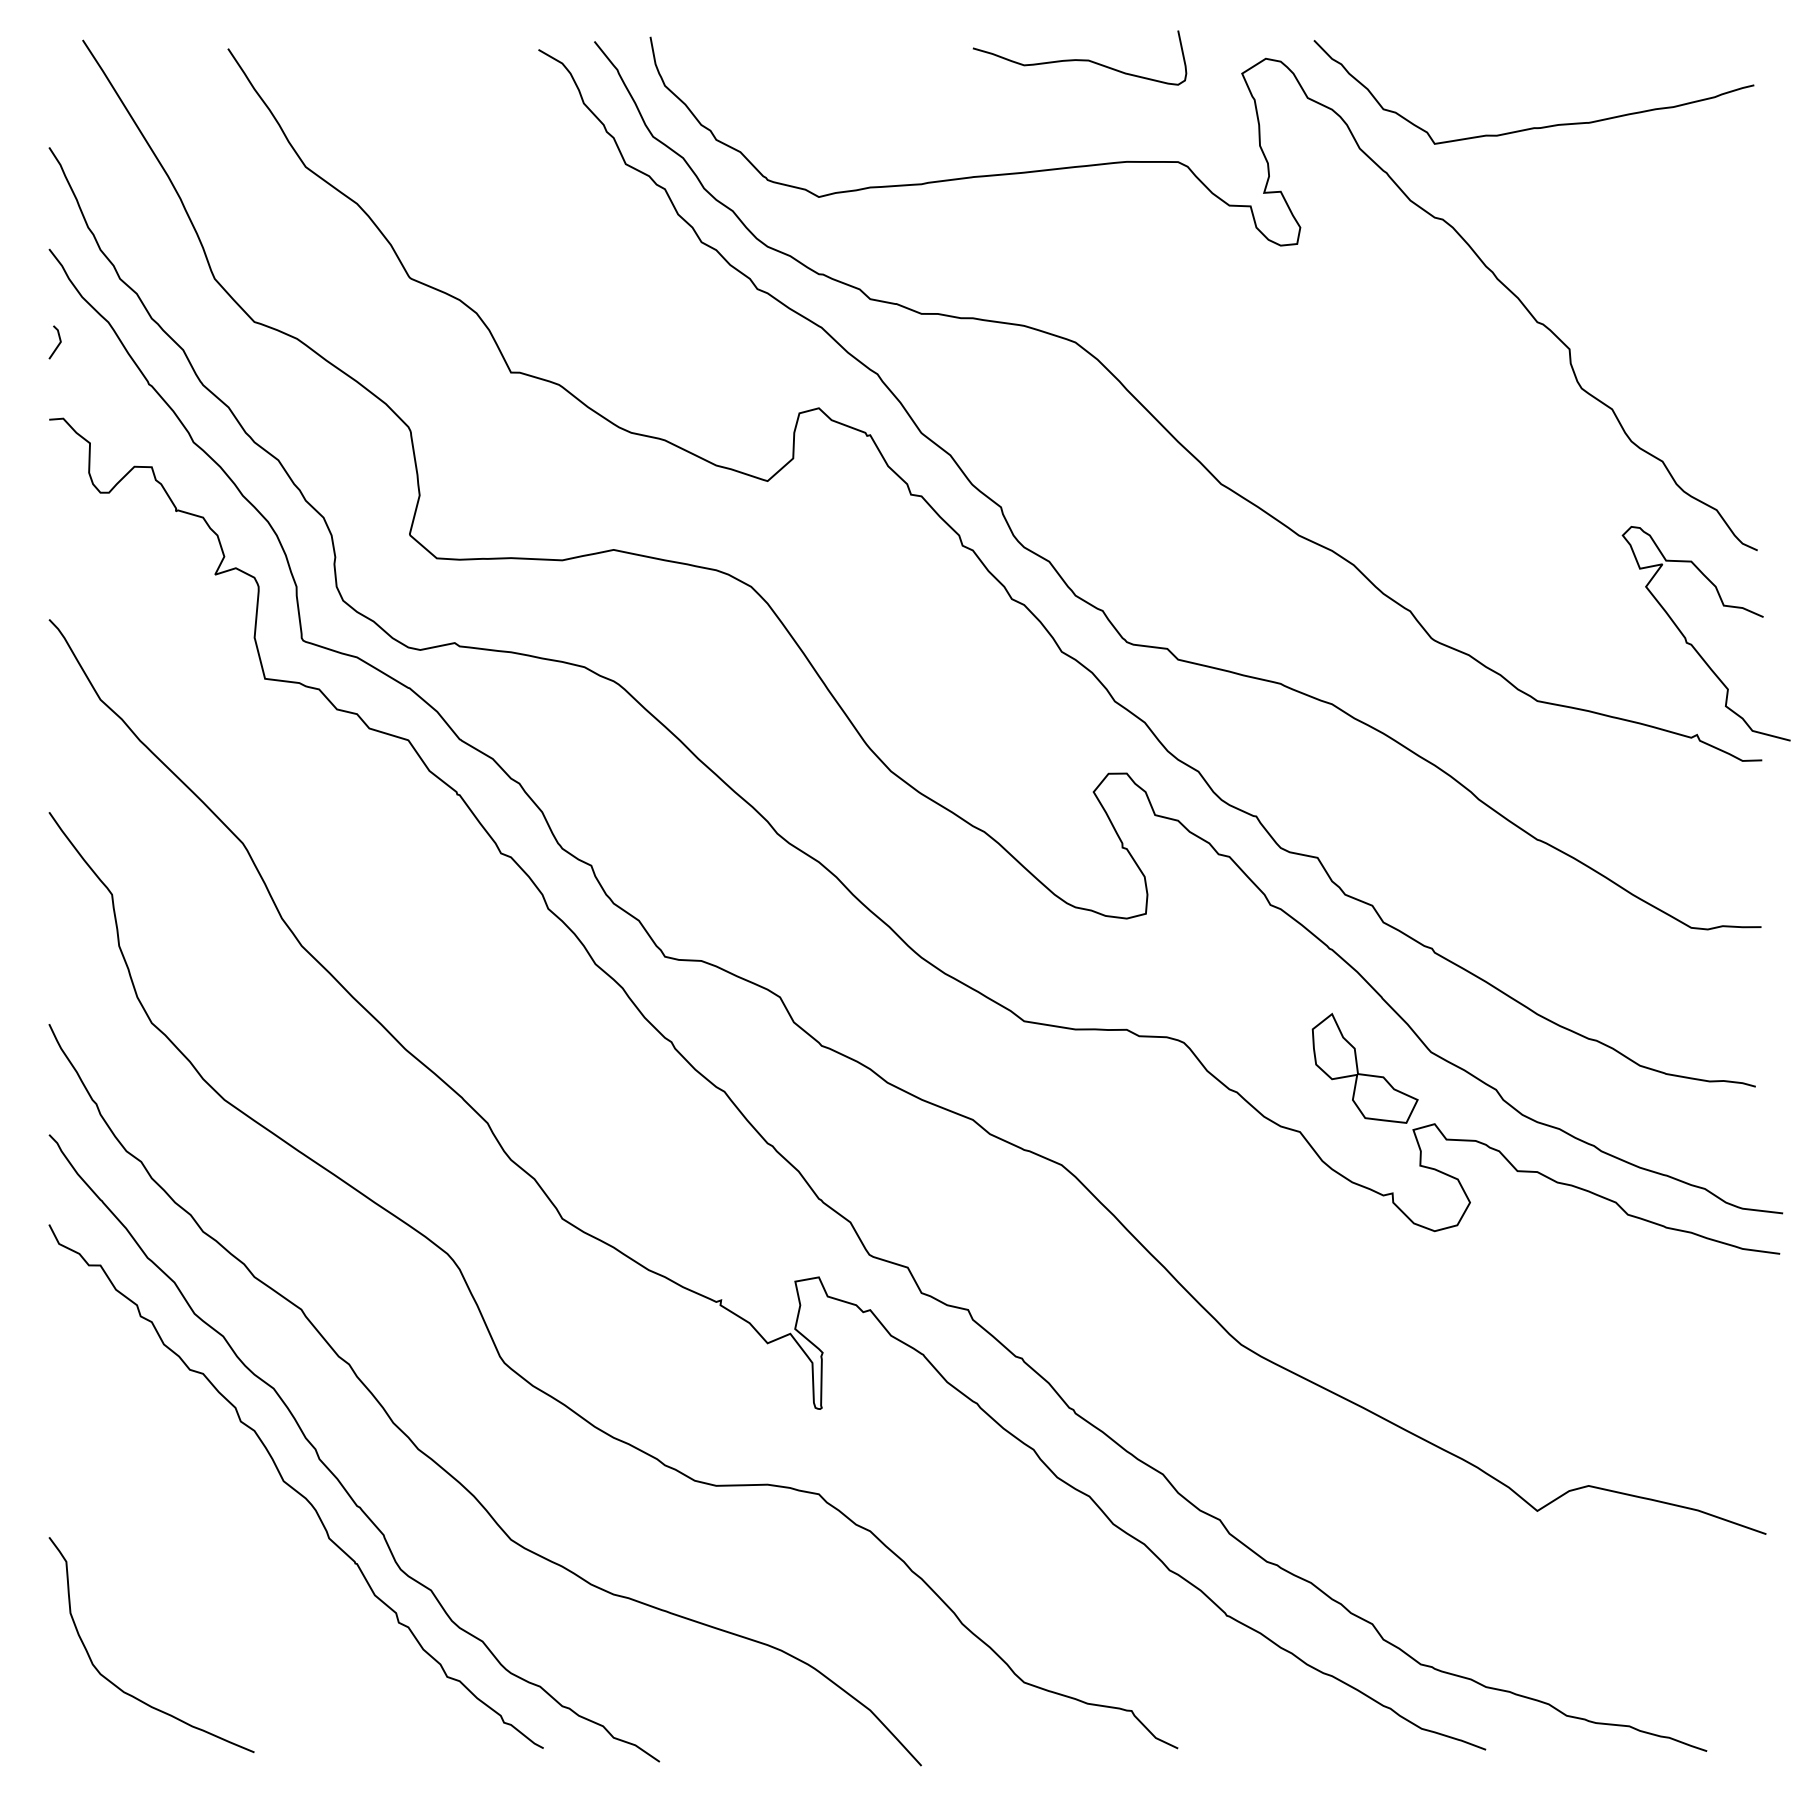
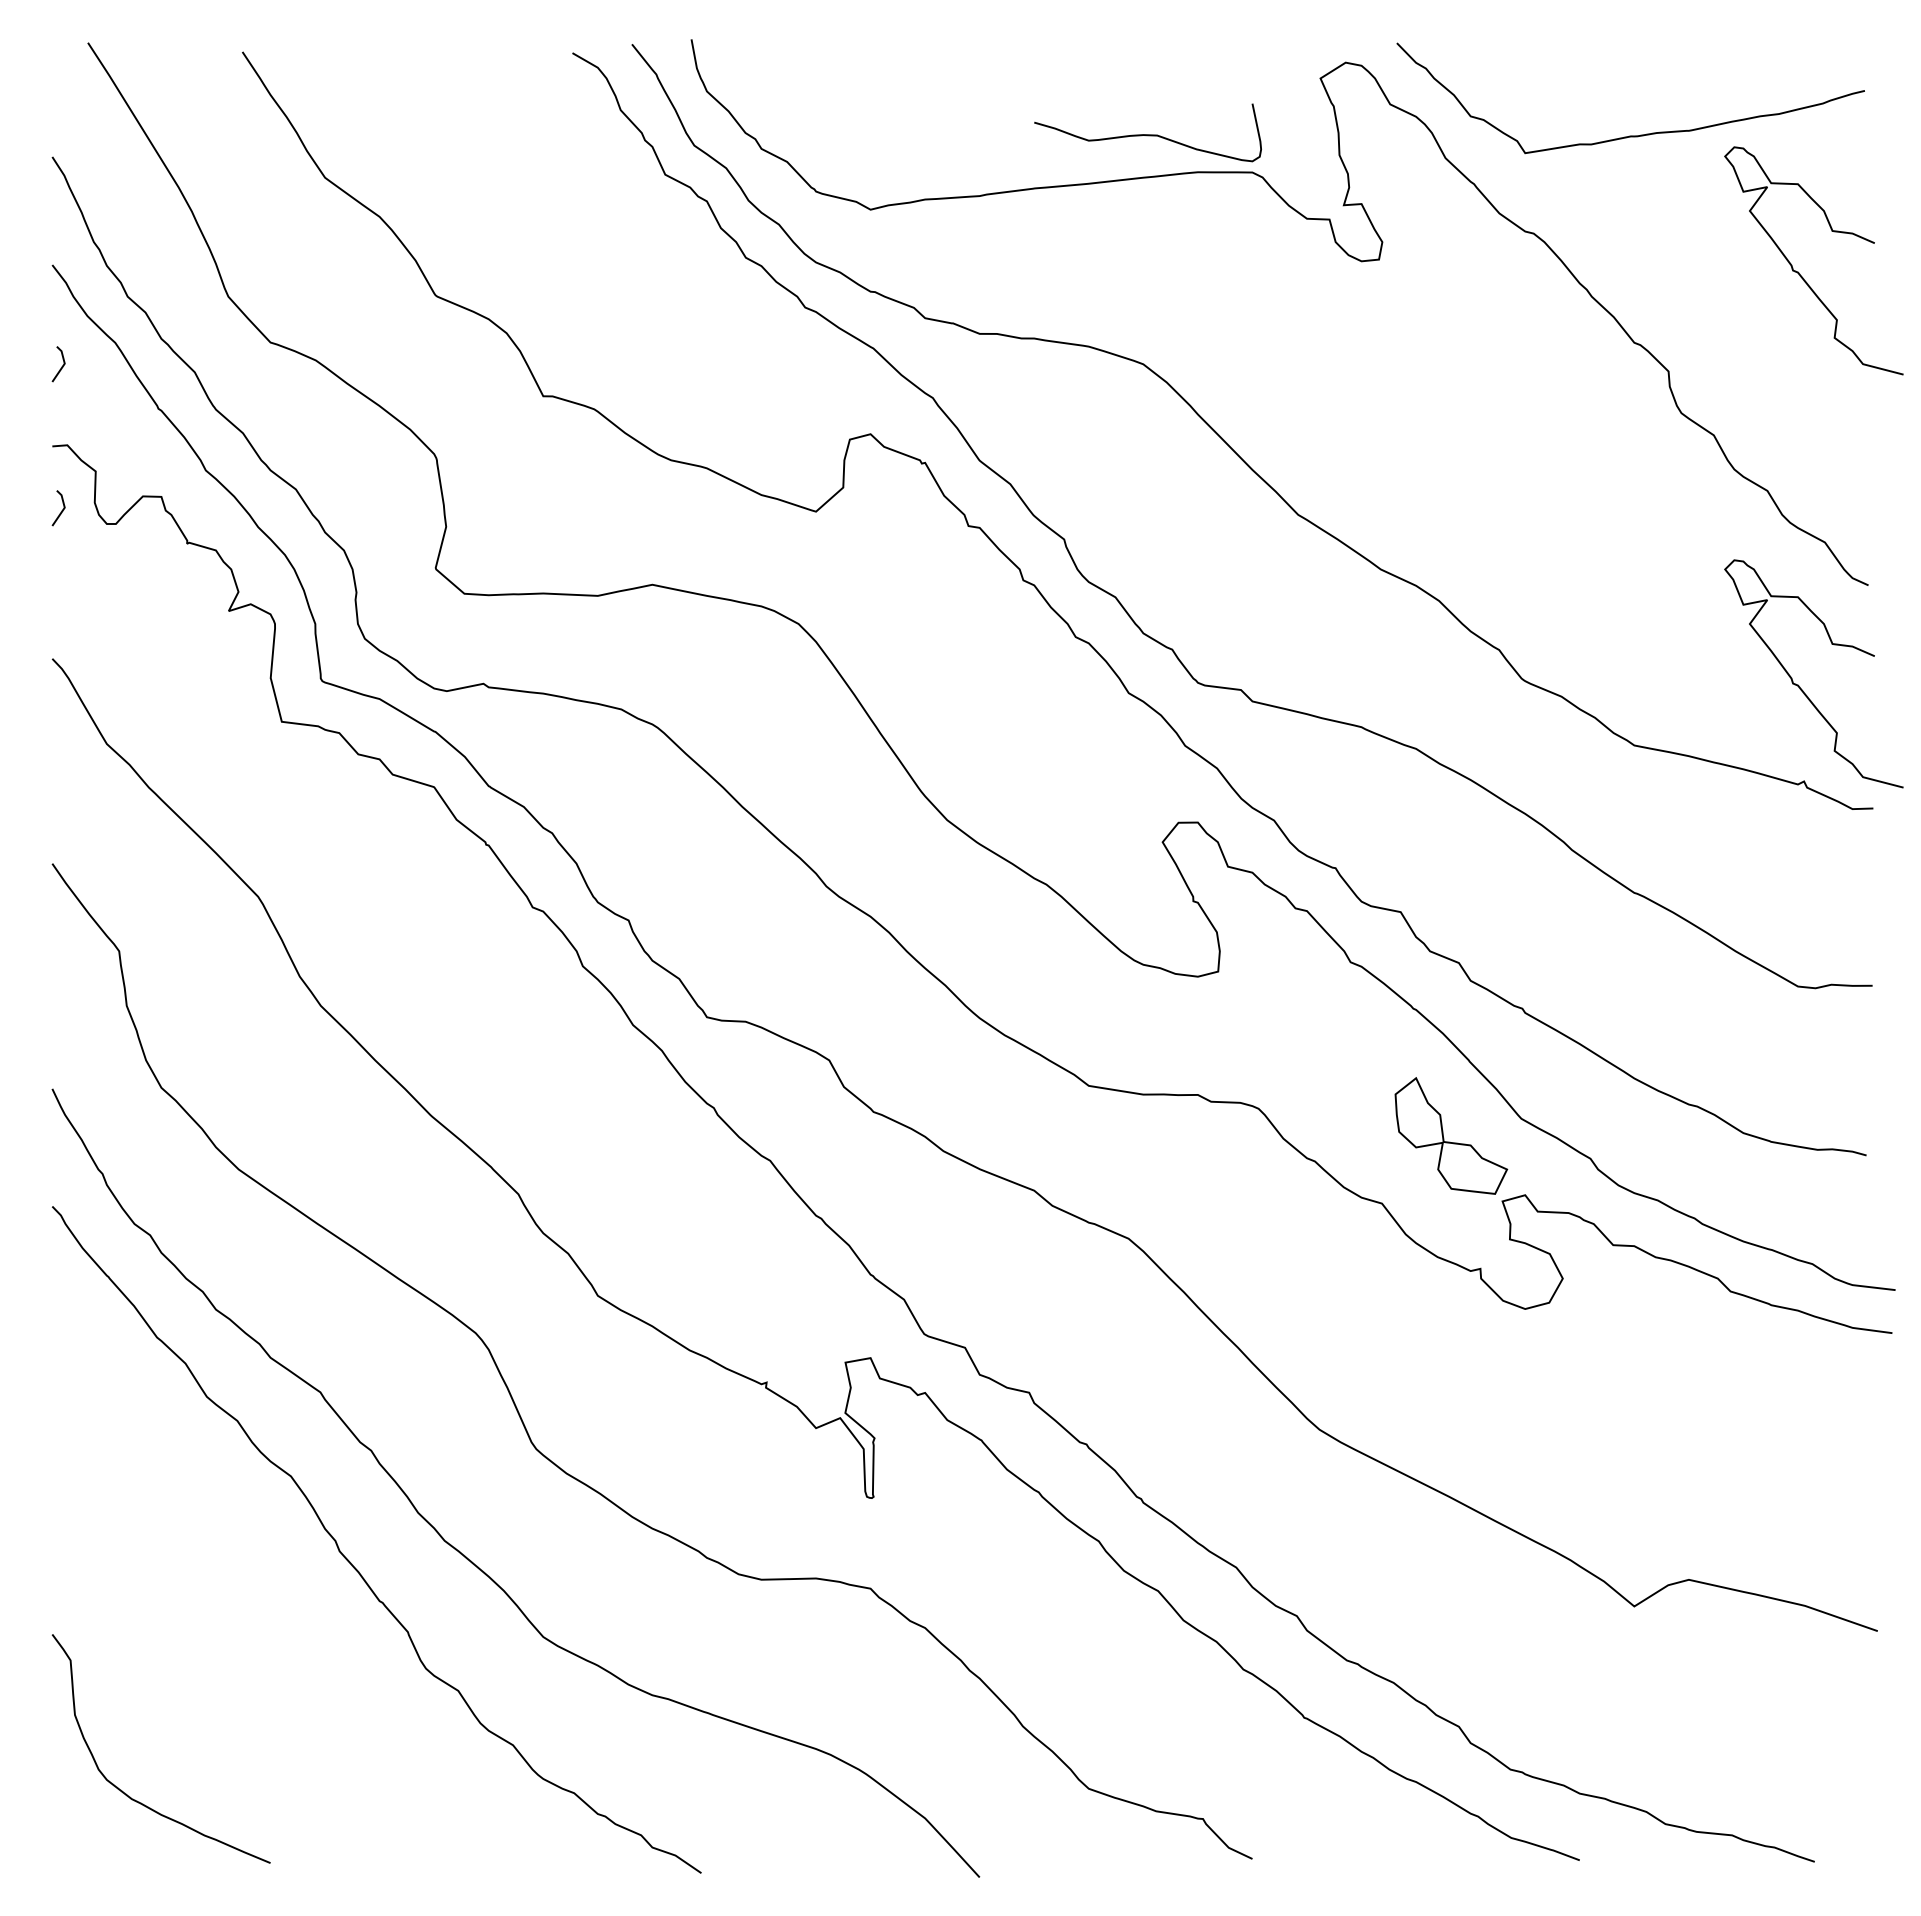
curve: (1079, 59) -> (1147, 134), moved
curve: (1692, 256) -> (1799, 272), added
line: (57, 480) -> (61, 510), added
curve: (294, 1488) -> (313, 1582), removed

